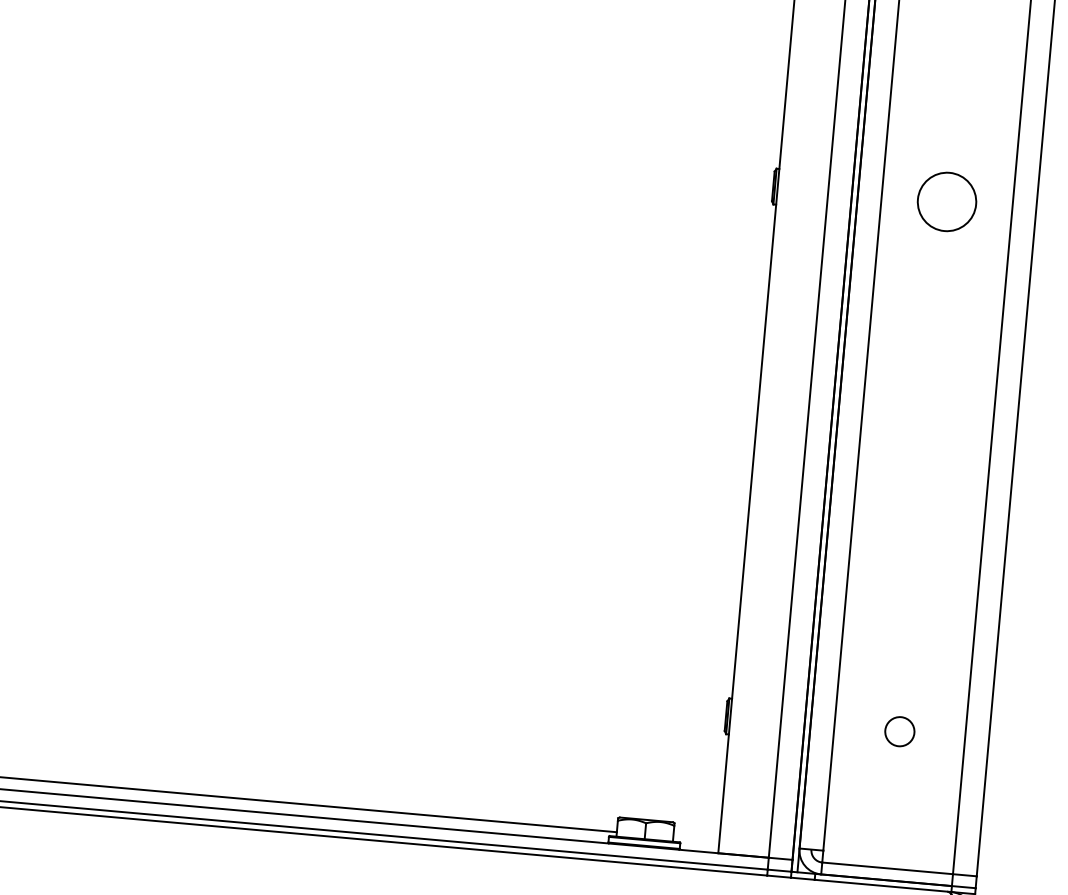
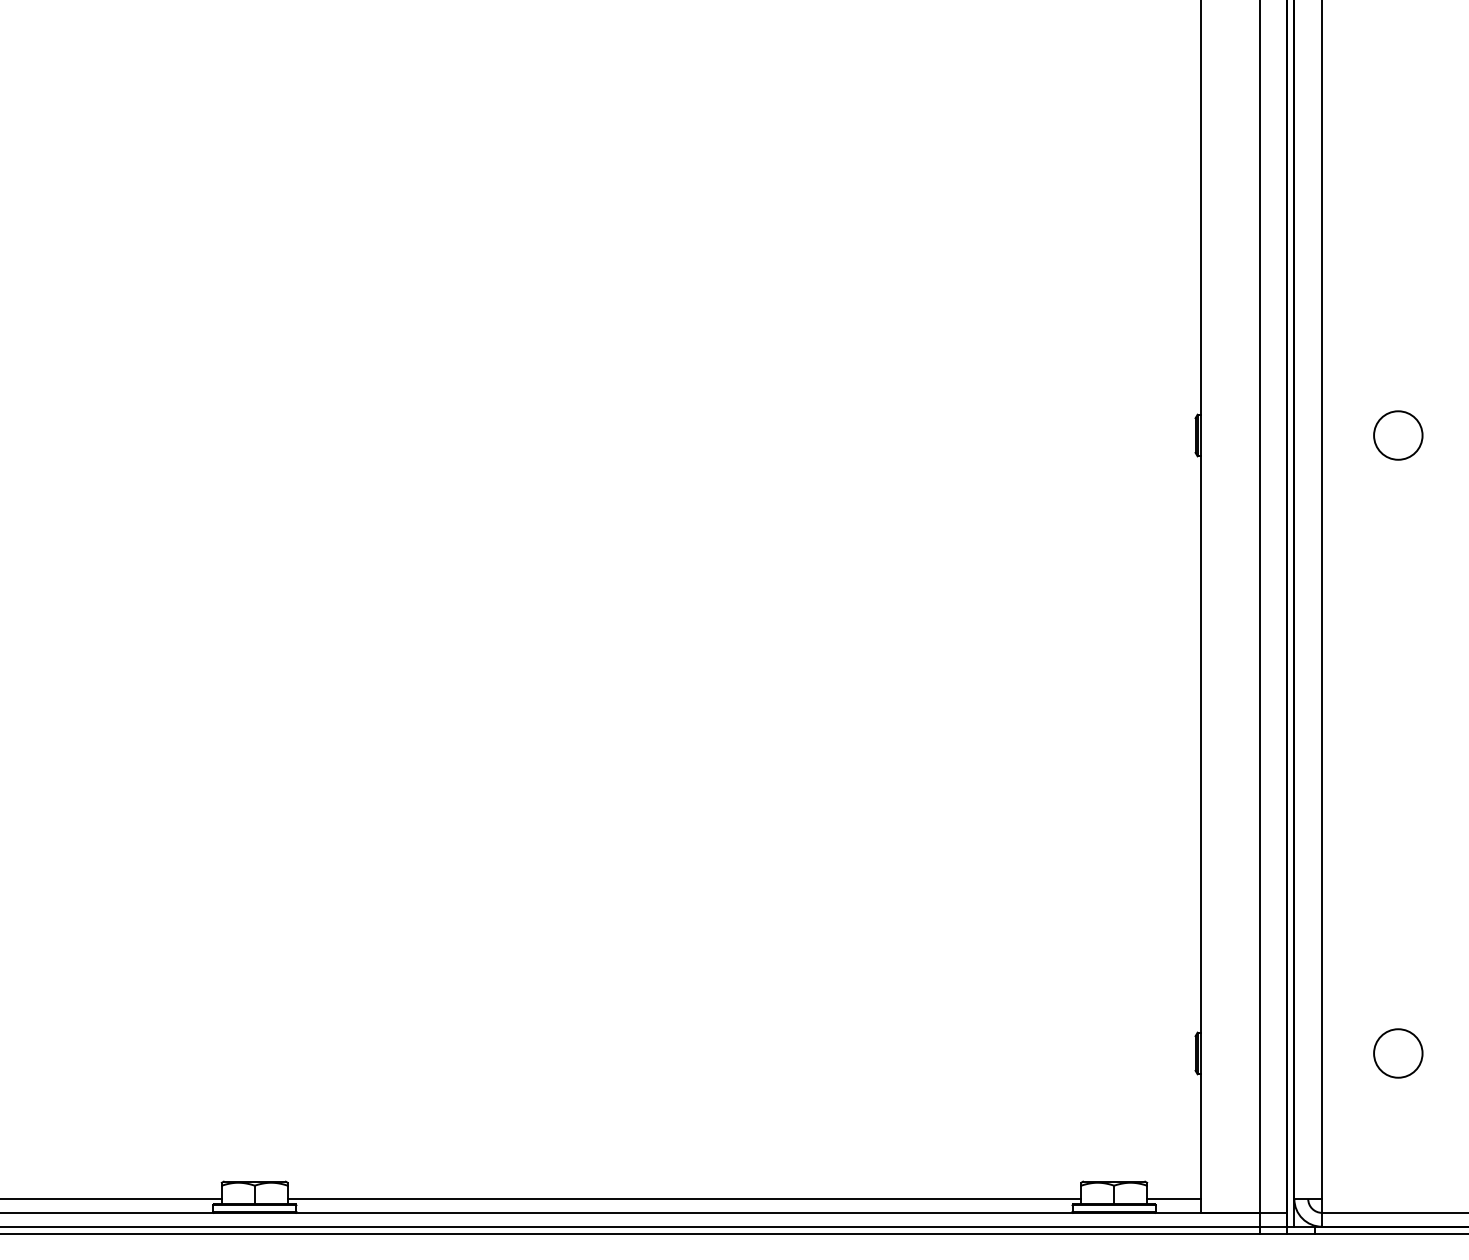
circle: (947, 201) -> (1398, 435), size x0.71
circle: (899, 731) -> (1398, 1053), size x1.43
line: (695, 839) -> (1173, 1199), added

